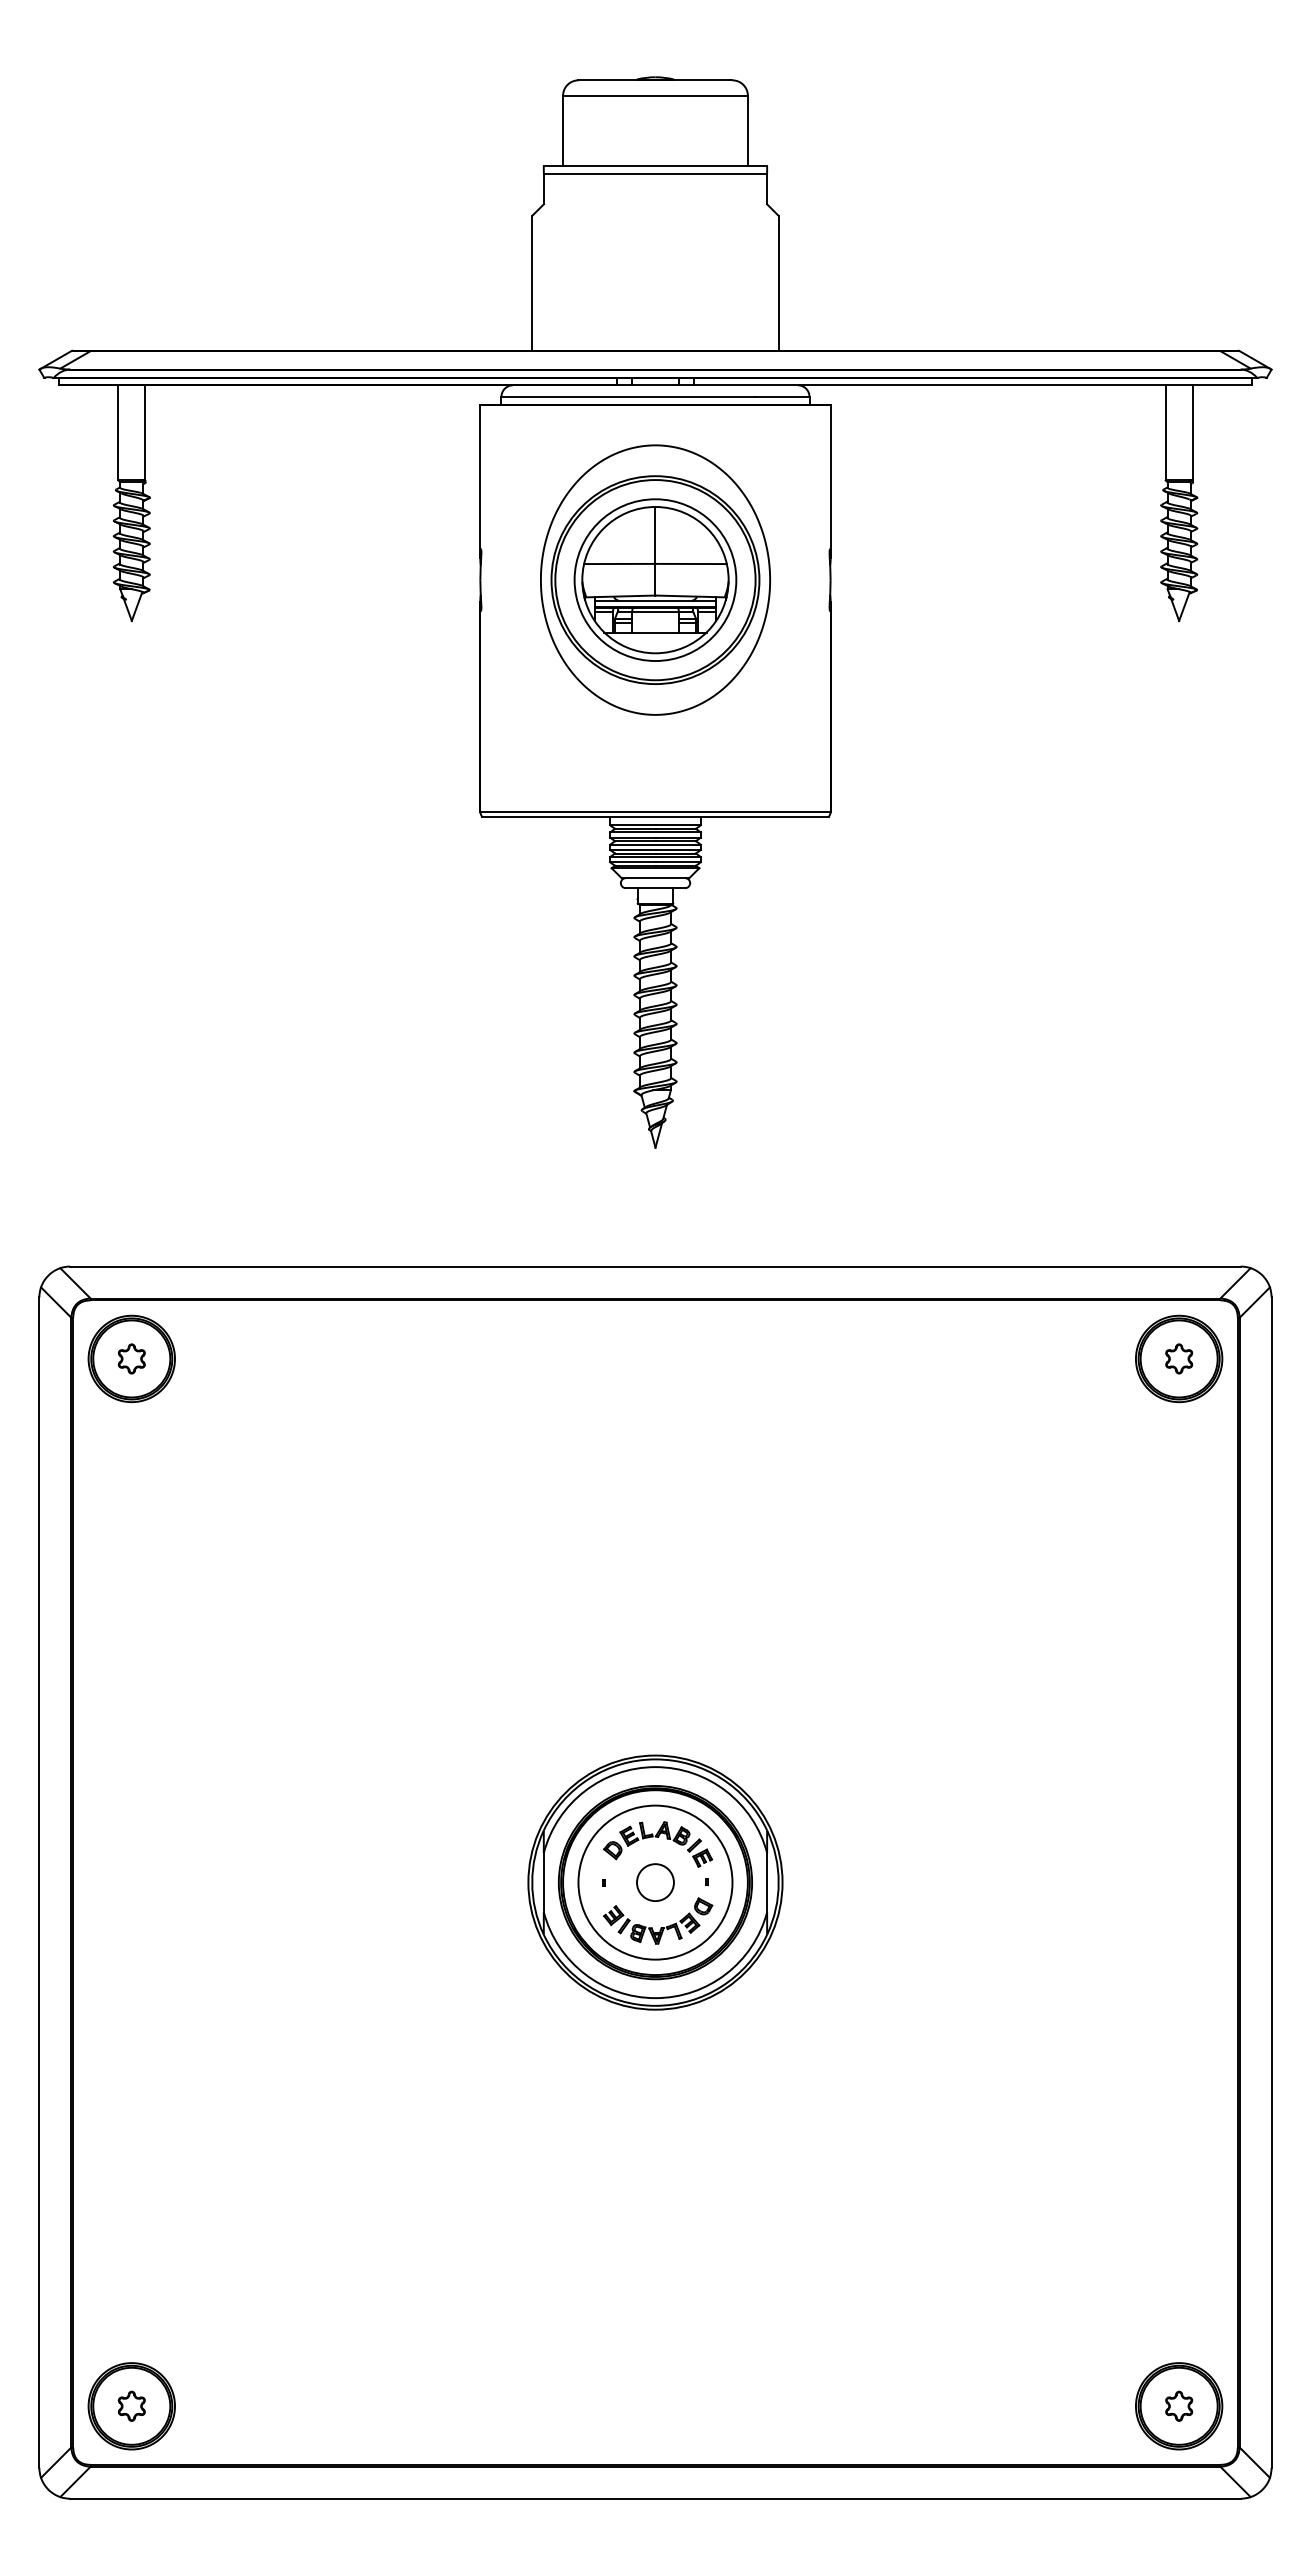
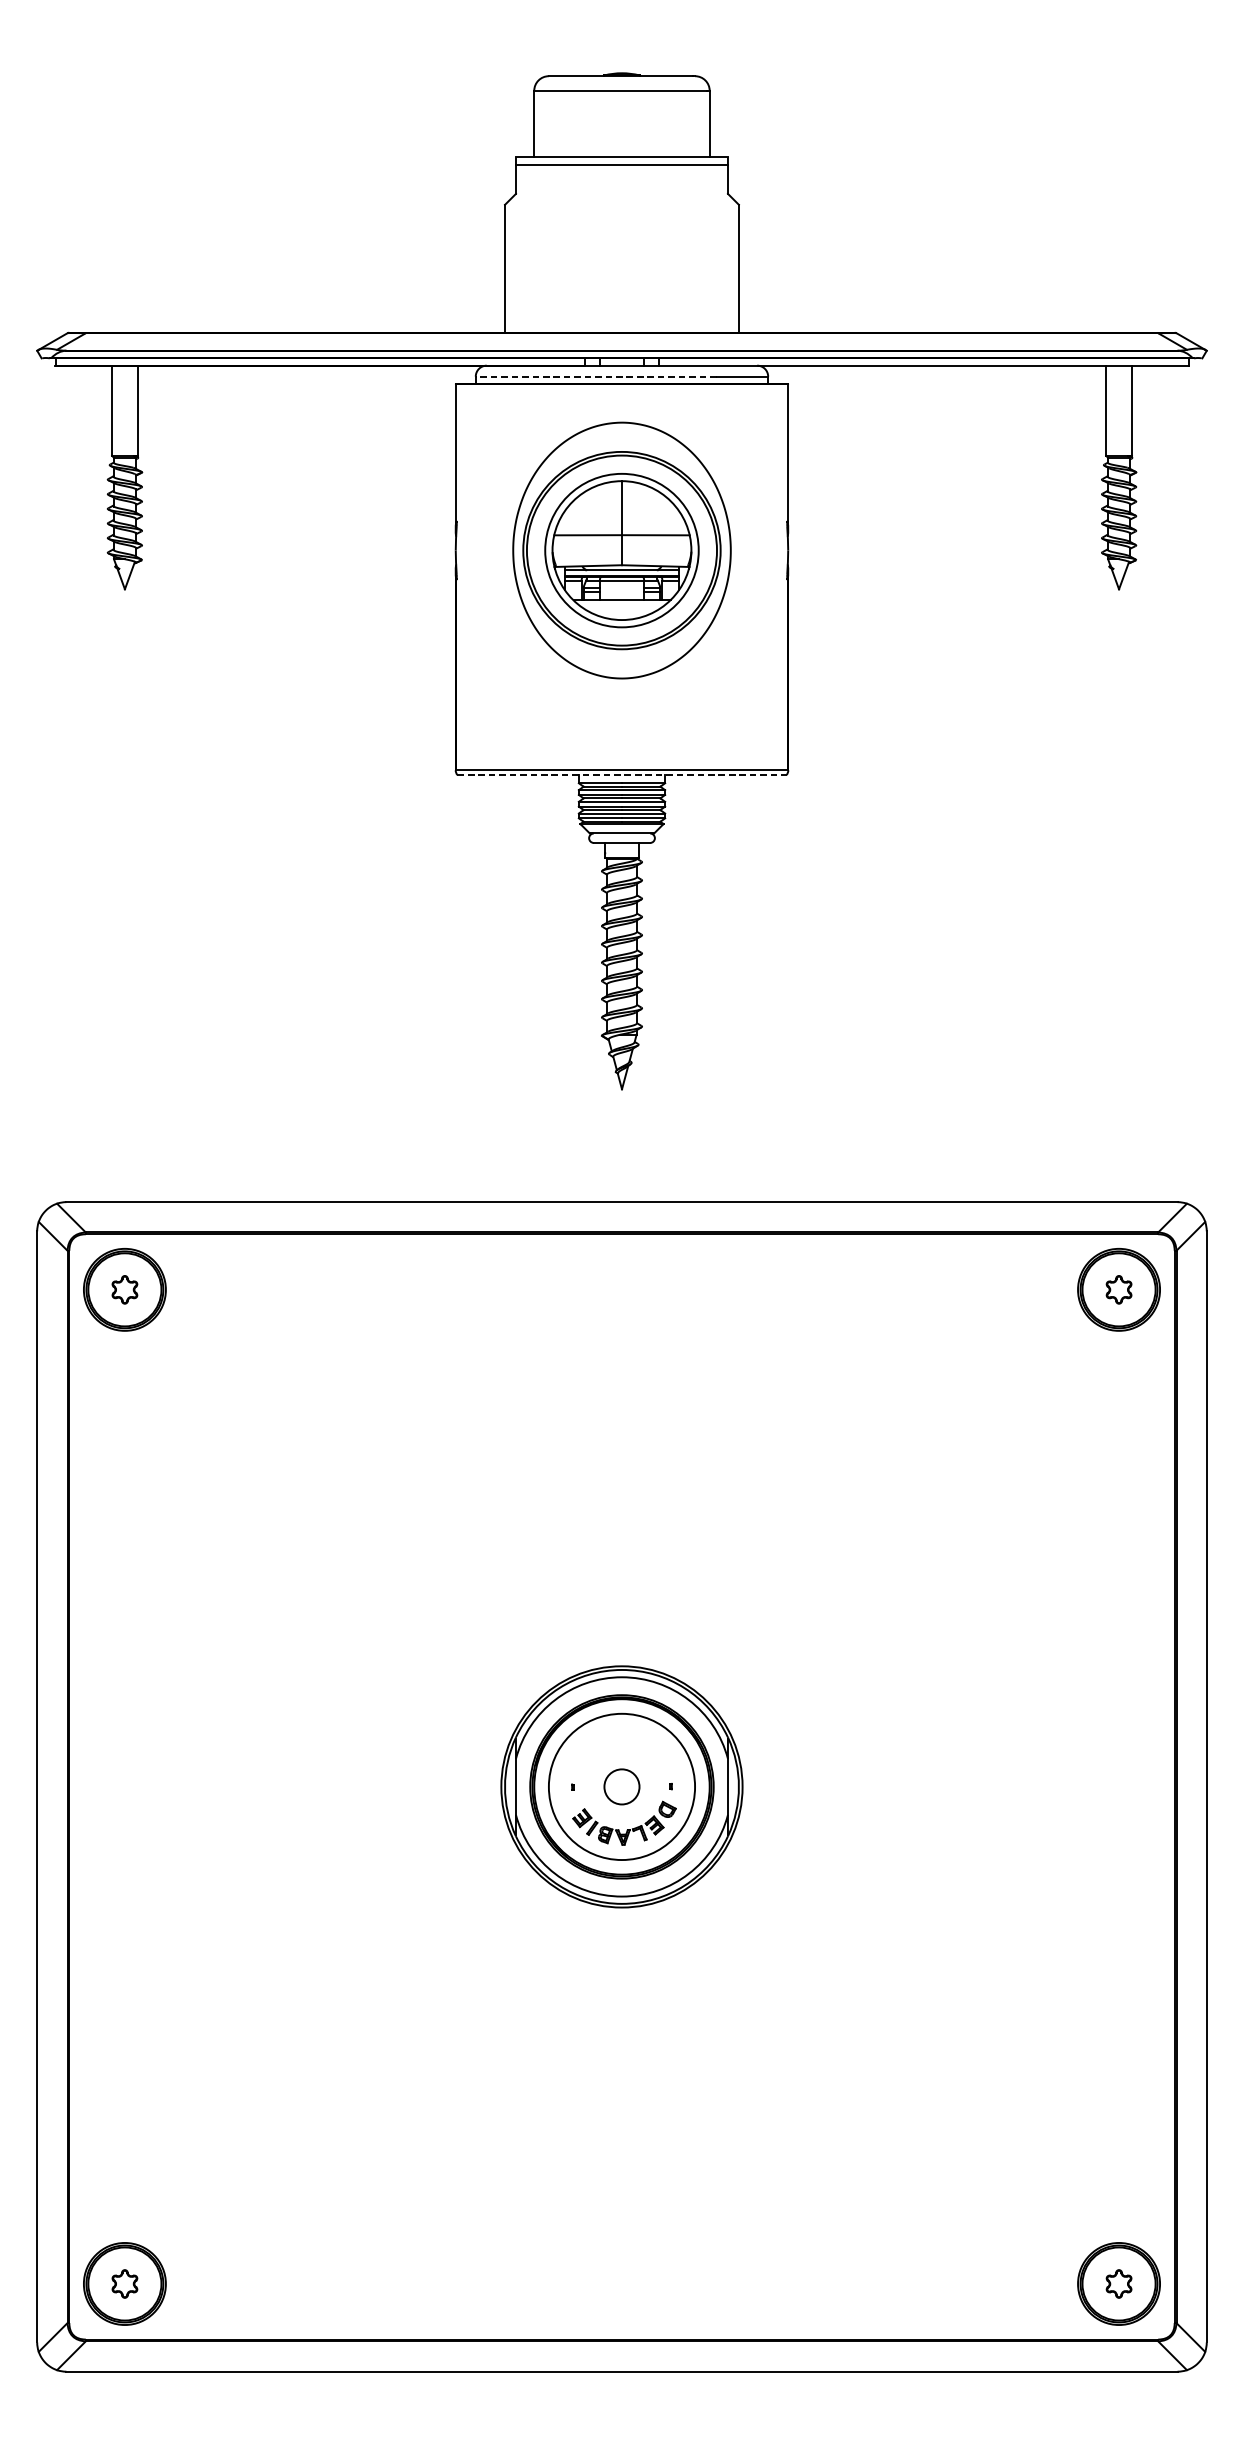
line: (628, 396) -> (596, 376), solid -> dashed
line: (656, 816) -> (622, 774), solid -> dashed
part: (658, 1837) -> (624, 1744), removed

